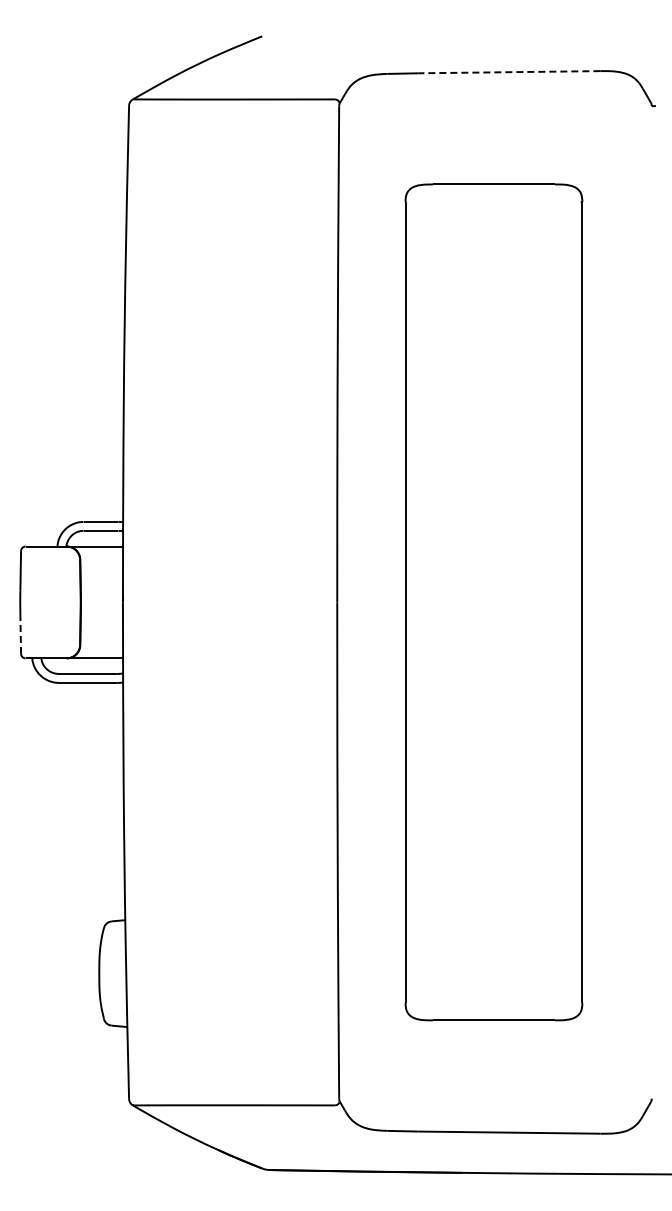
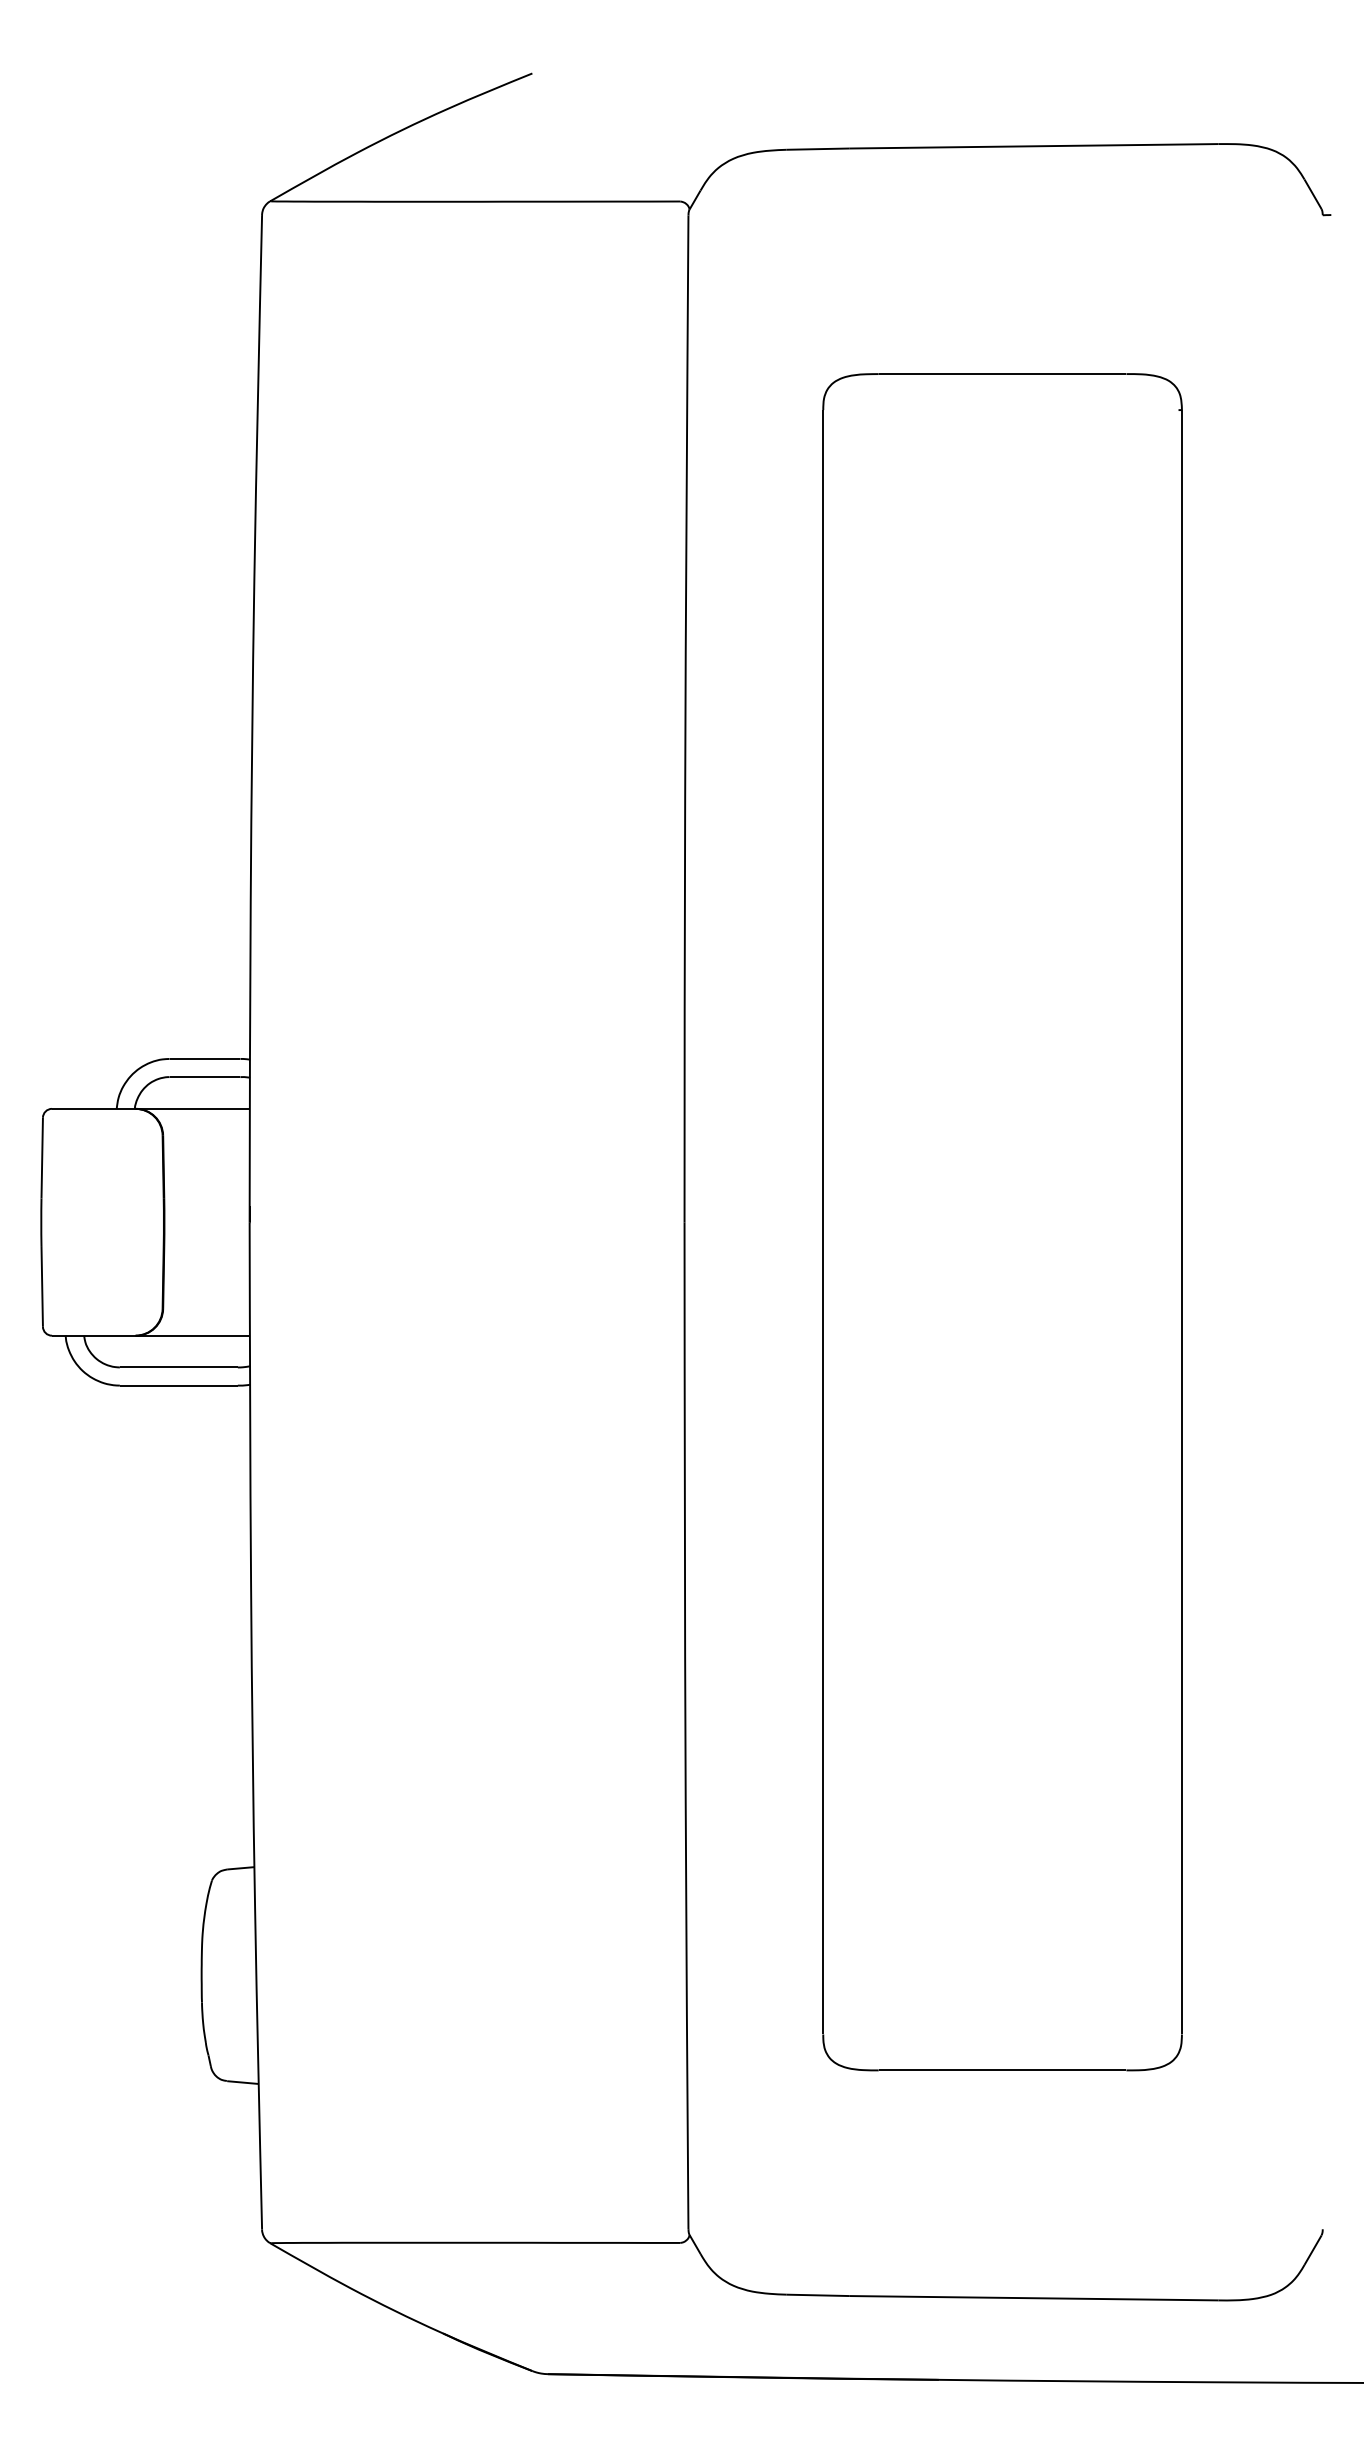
line: (509, 72) -> (1034, 146), dashed -> solid
line: (20, 634) -> (41, 1287), dashed -> solid

